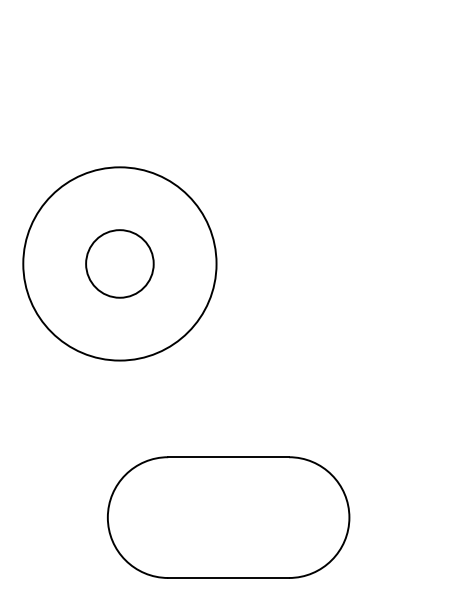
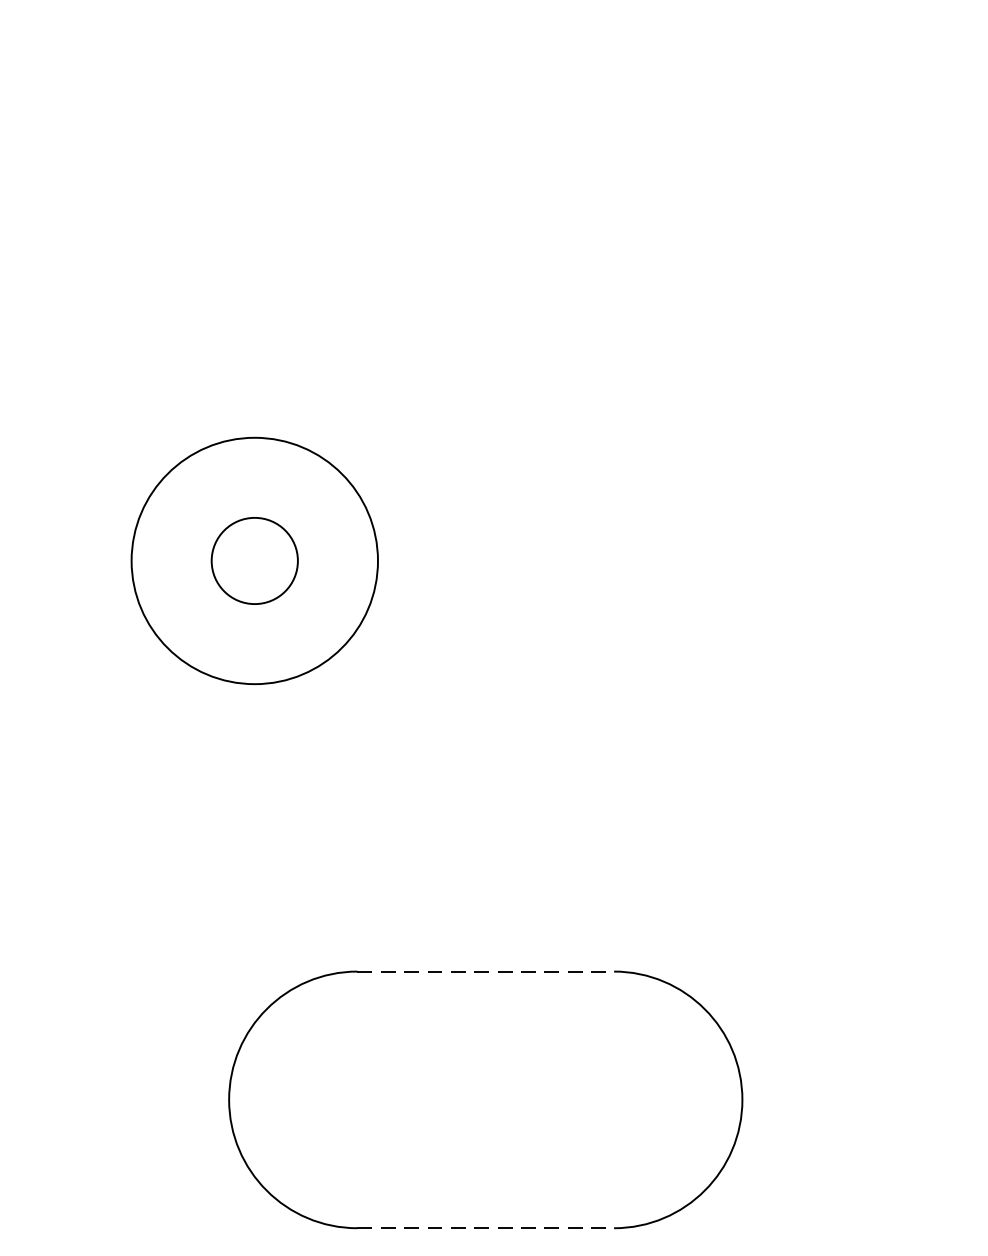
circle: (119, 263) -> (253, 560), size x0.6
circle: (119, 263) -> (253, 560), size x0.6
line: (229, 457) -> (487, 972), solid -> dashed
line: (229, 577) -> (487, 1227), solid -> dashed

